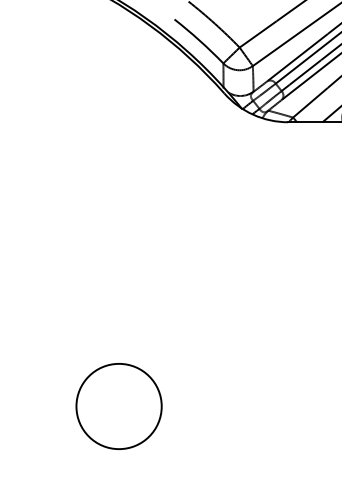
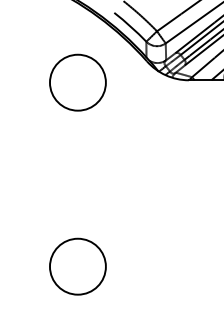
circle: (118, 125) -> (77, 82), added

